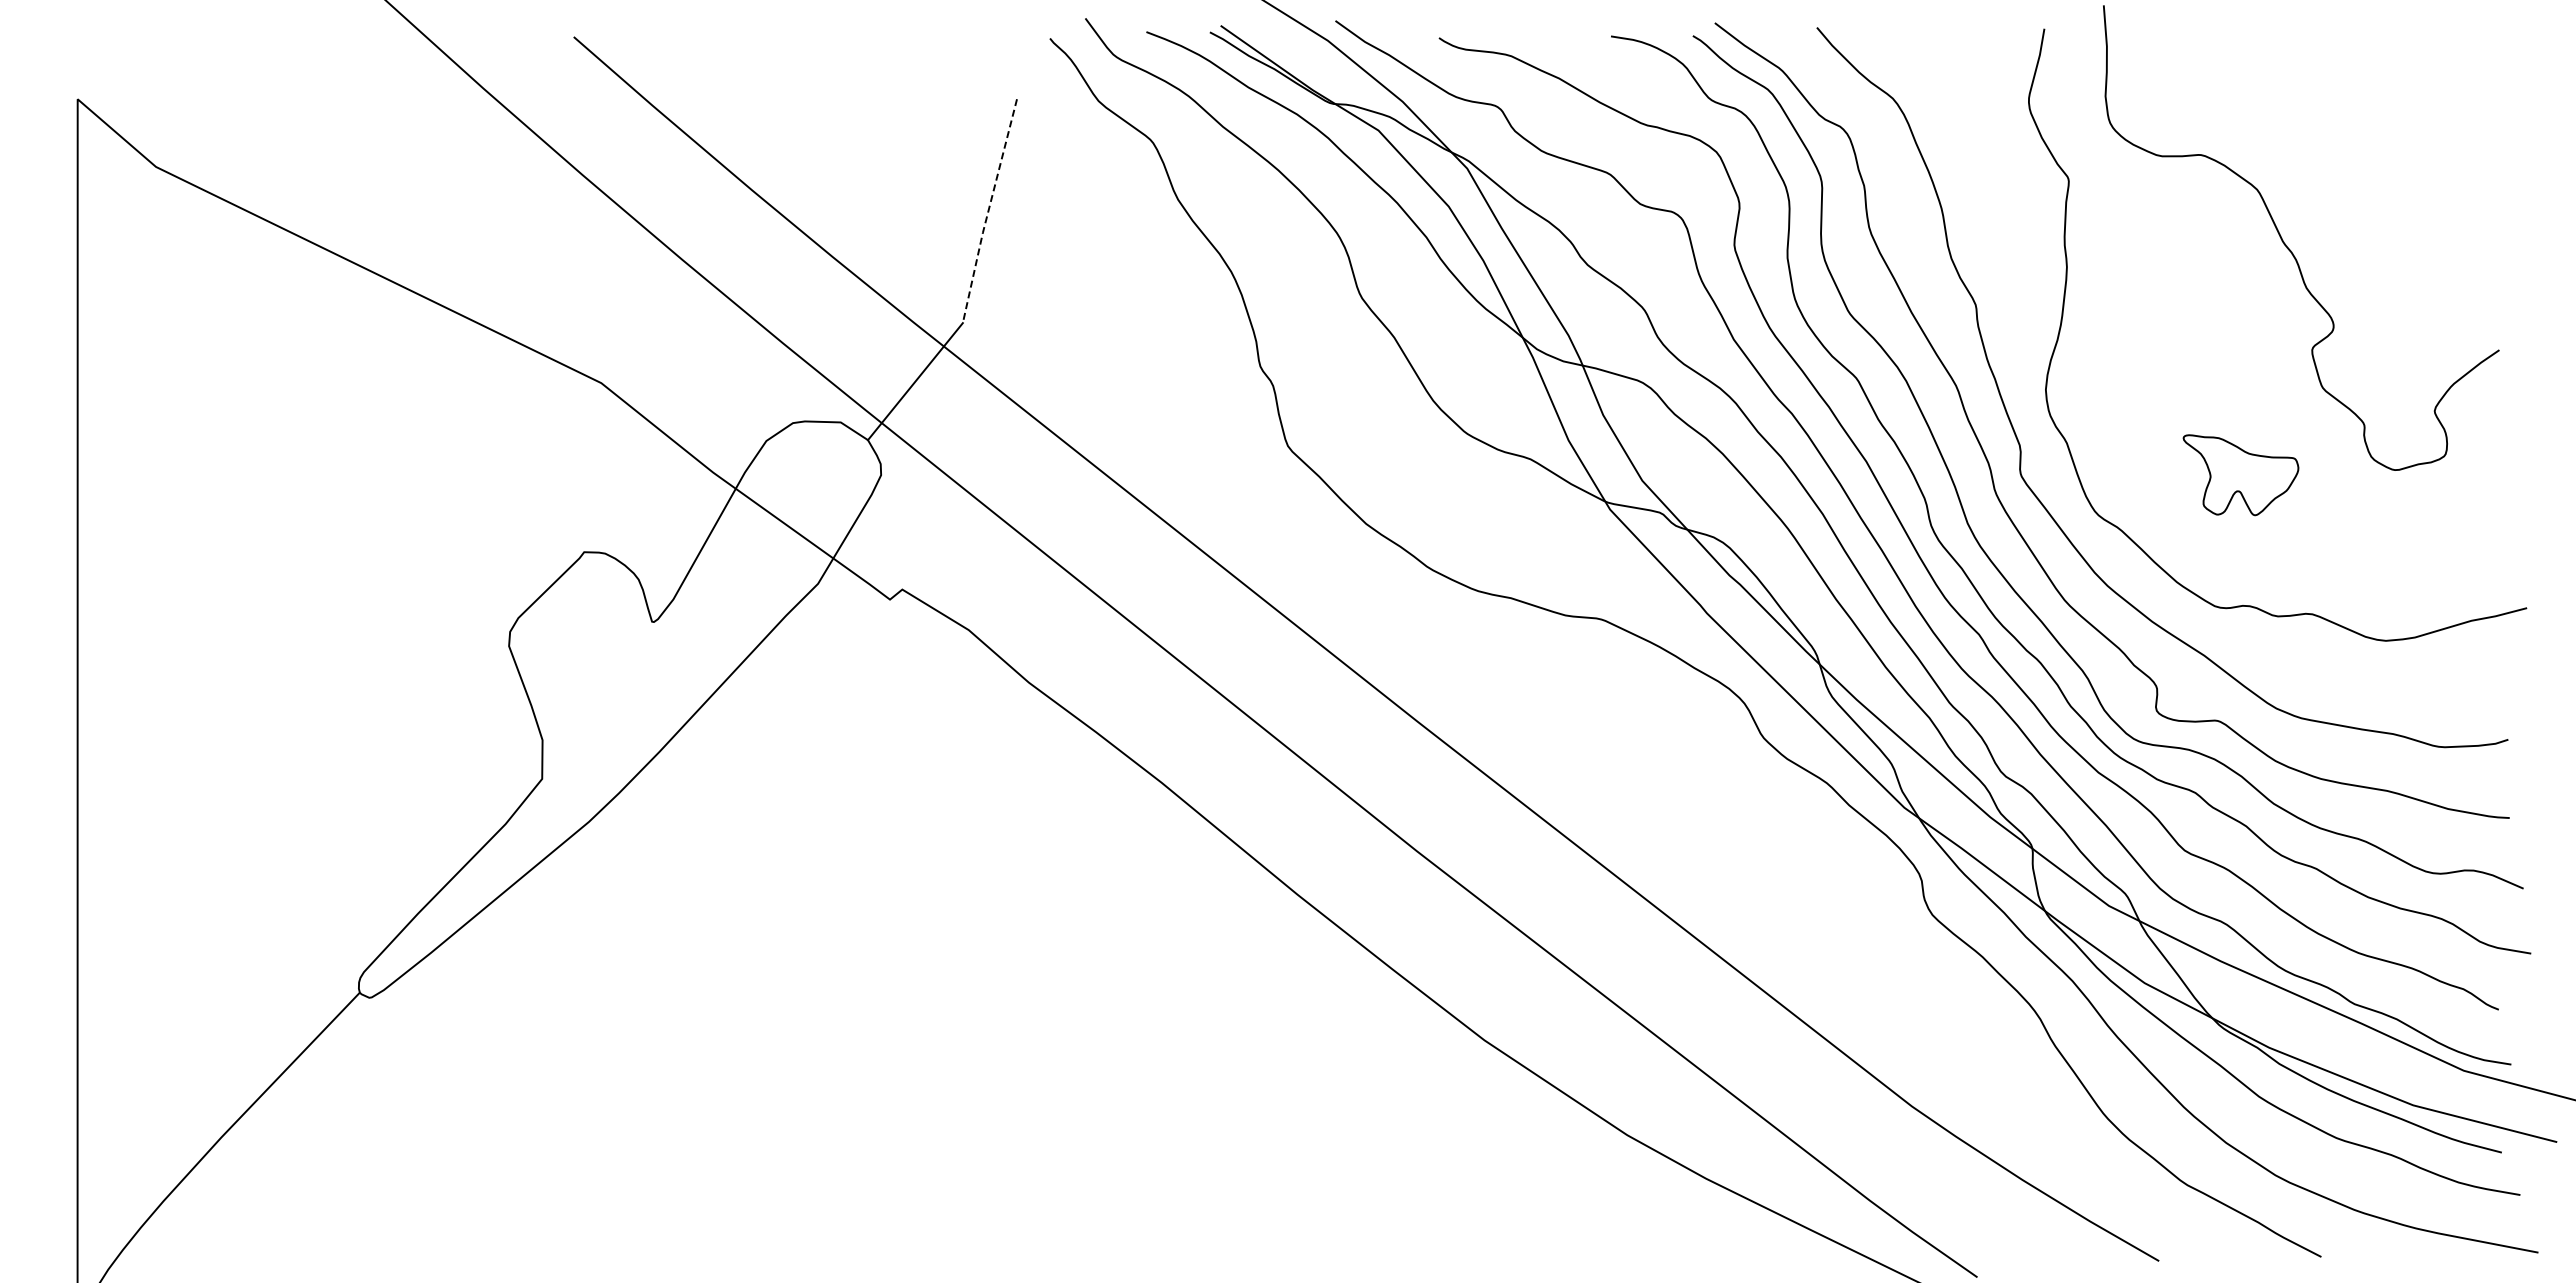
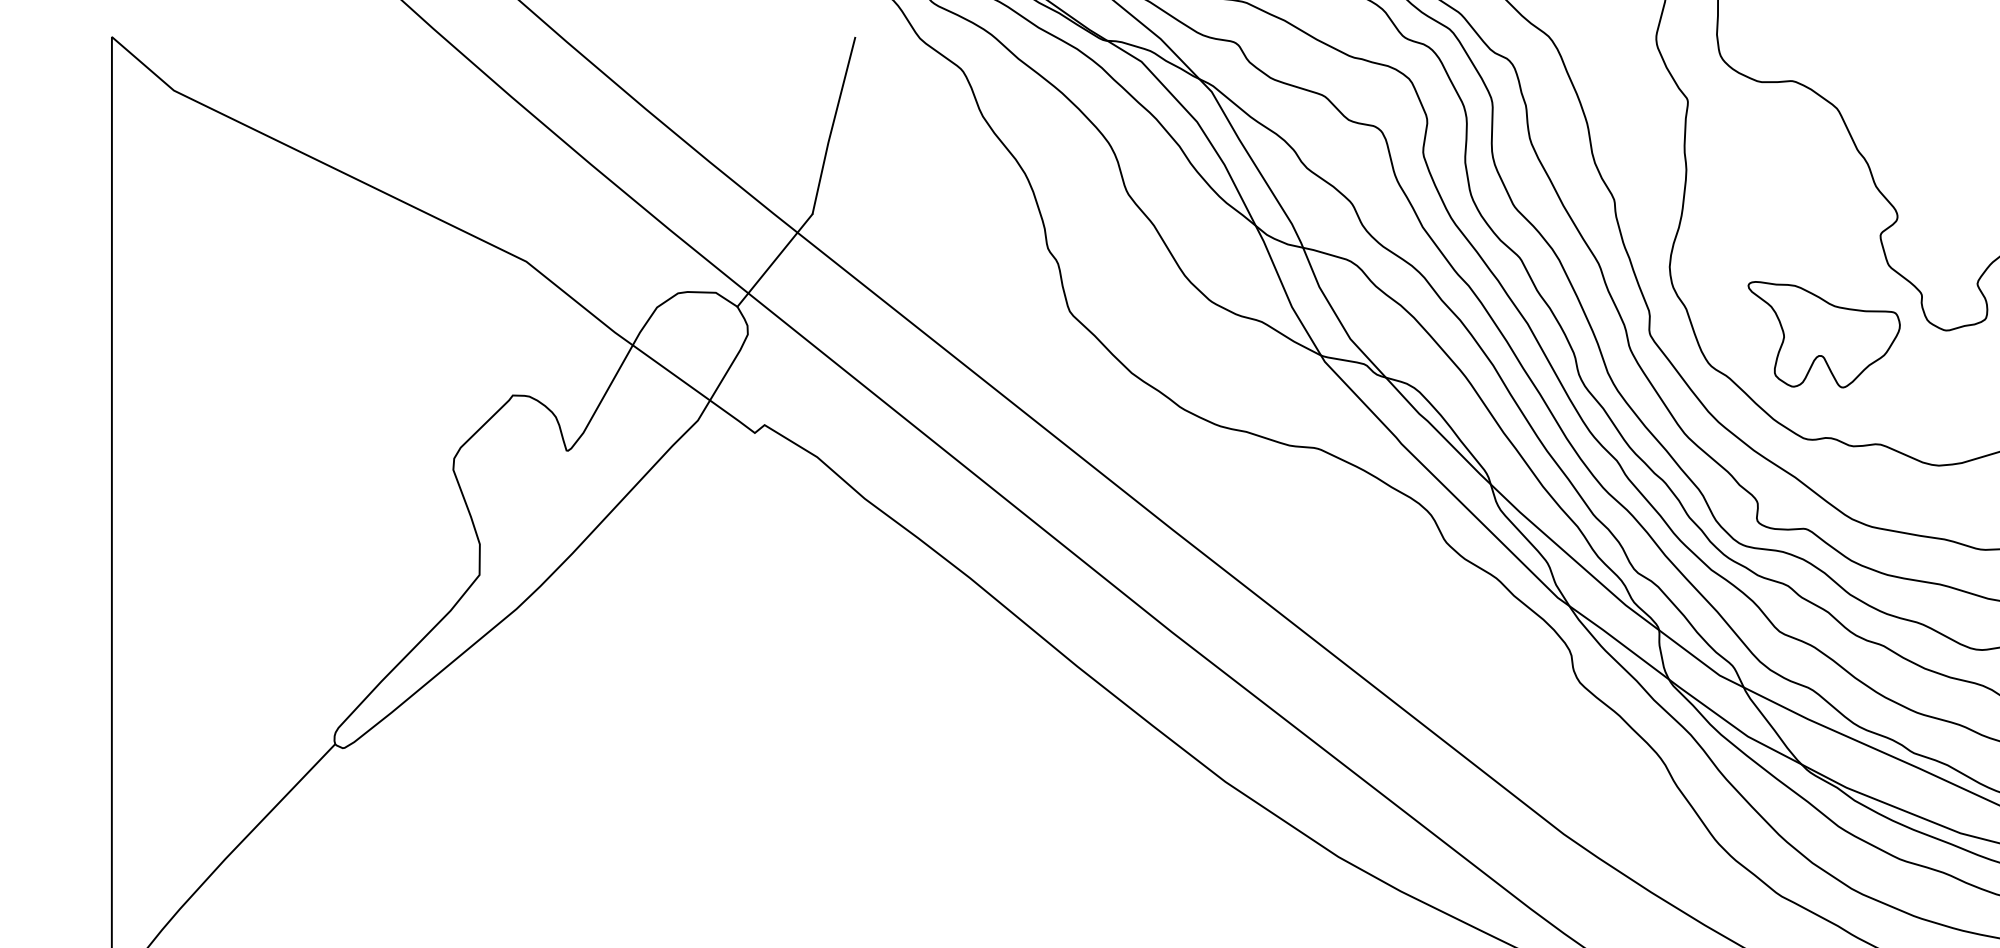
line: (988, 211) -> (832, 125), dashed -> solid
part: (2240, 474) -> (1823, 334), size x1.67

